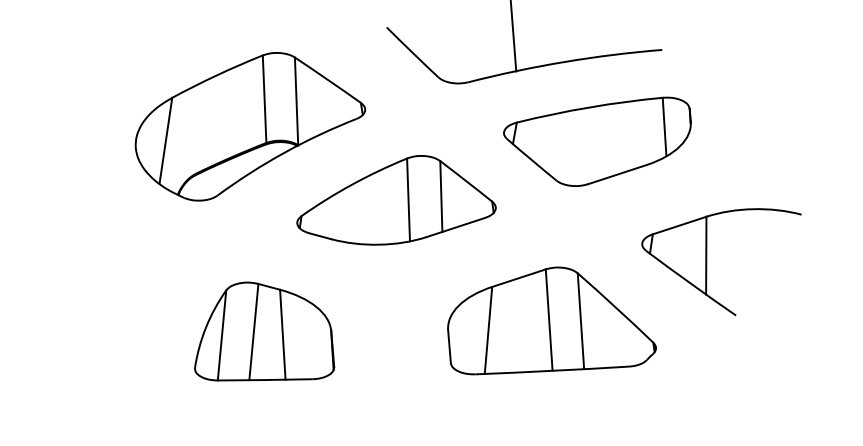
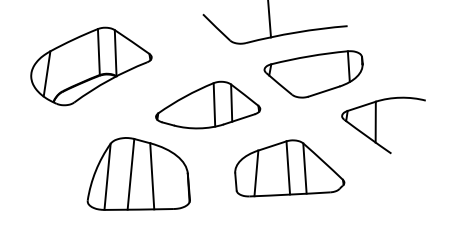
part: (250, 126) -> (91, 66), moved
part: (707, 262) -> (376, 125), moved
part: (263, 330) -> (138, 173), size x1.4

